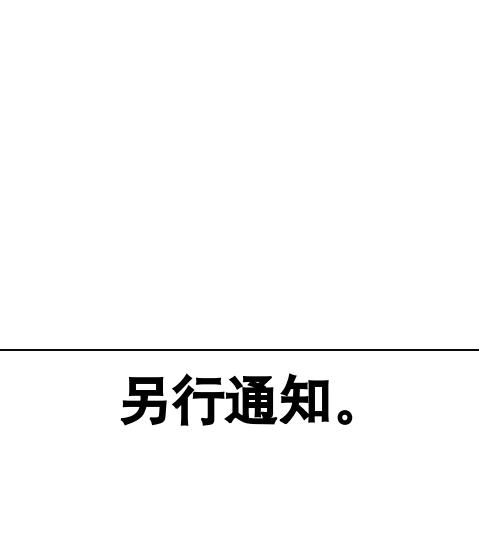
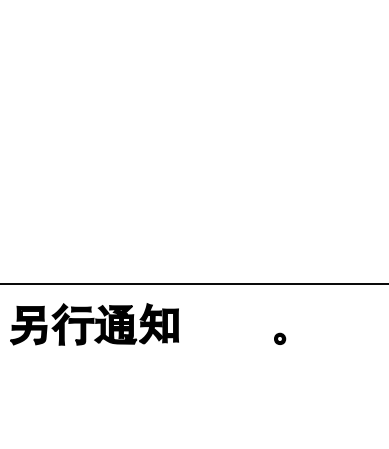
part: (224, 399) -> (94, 324), moved

